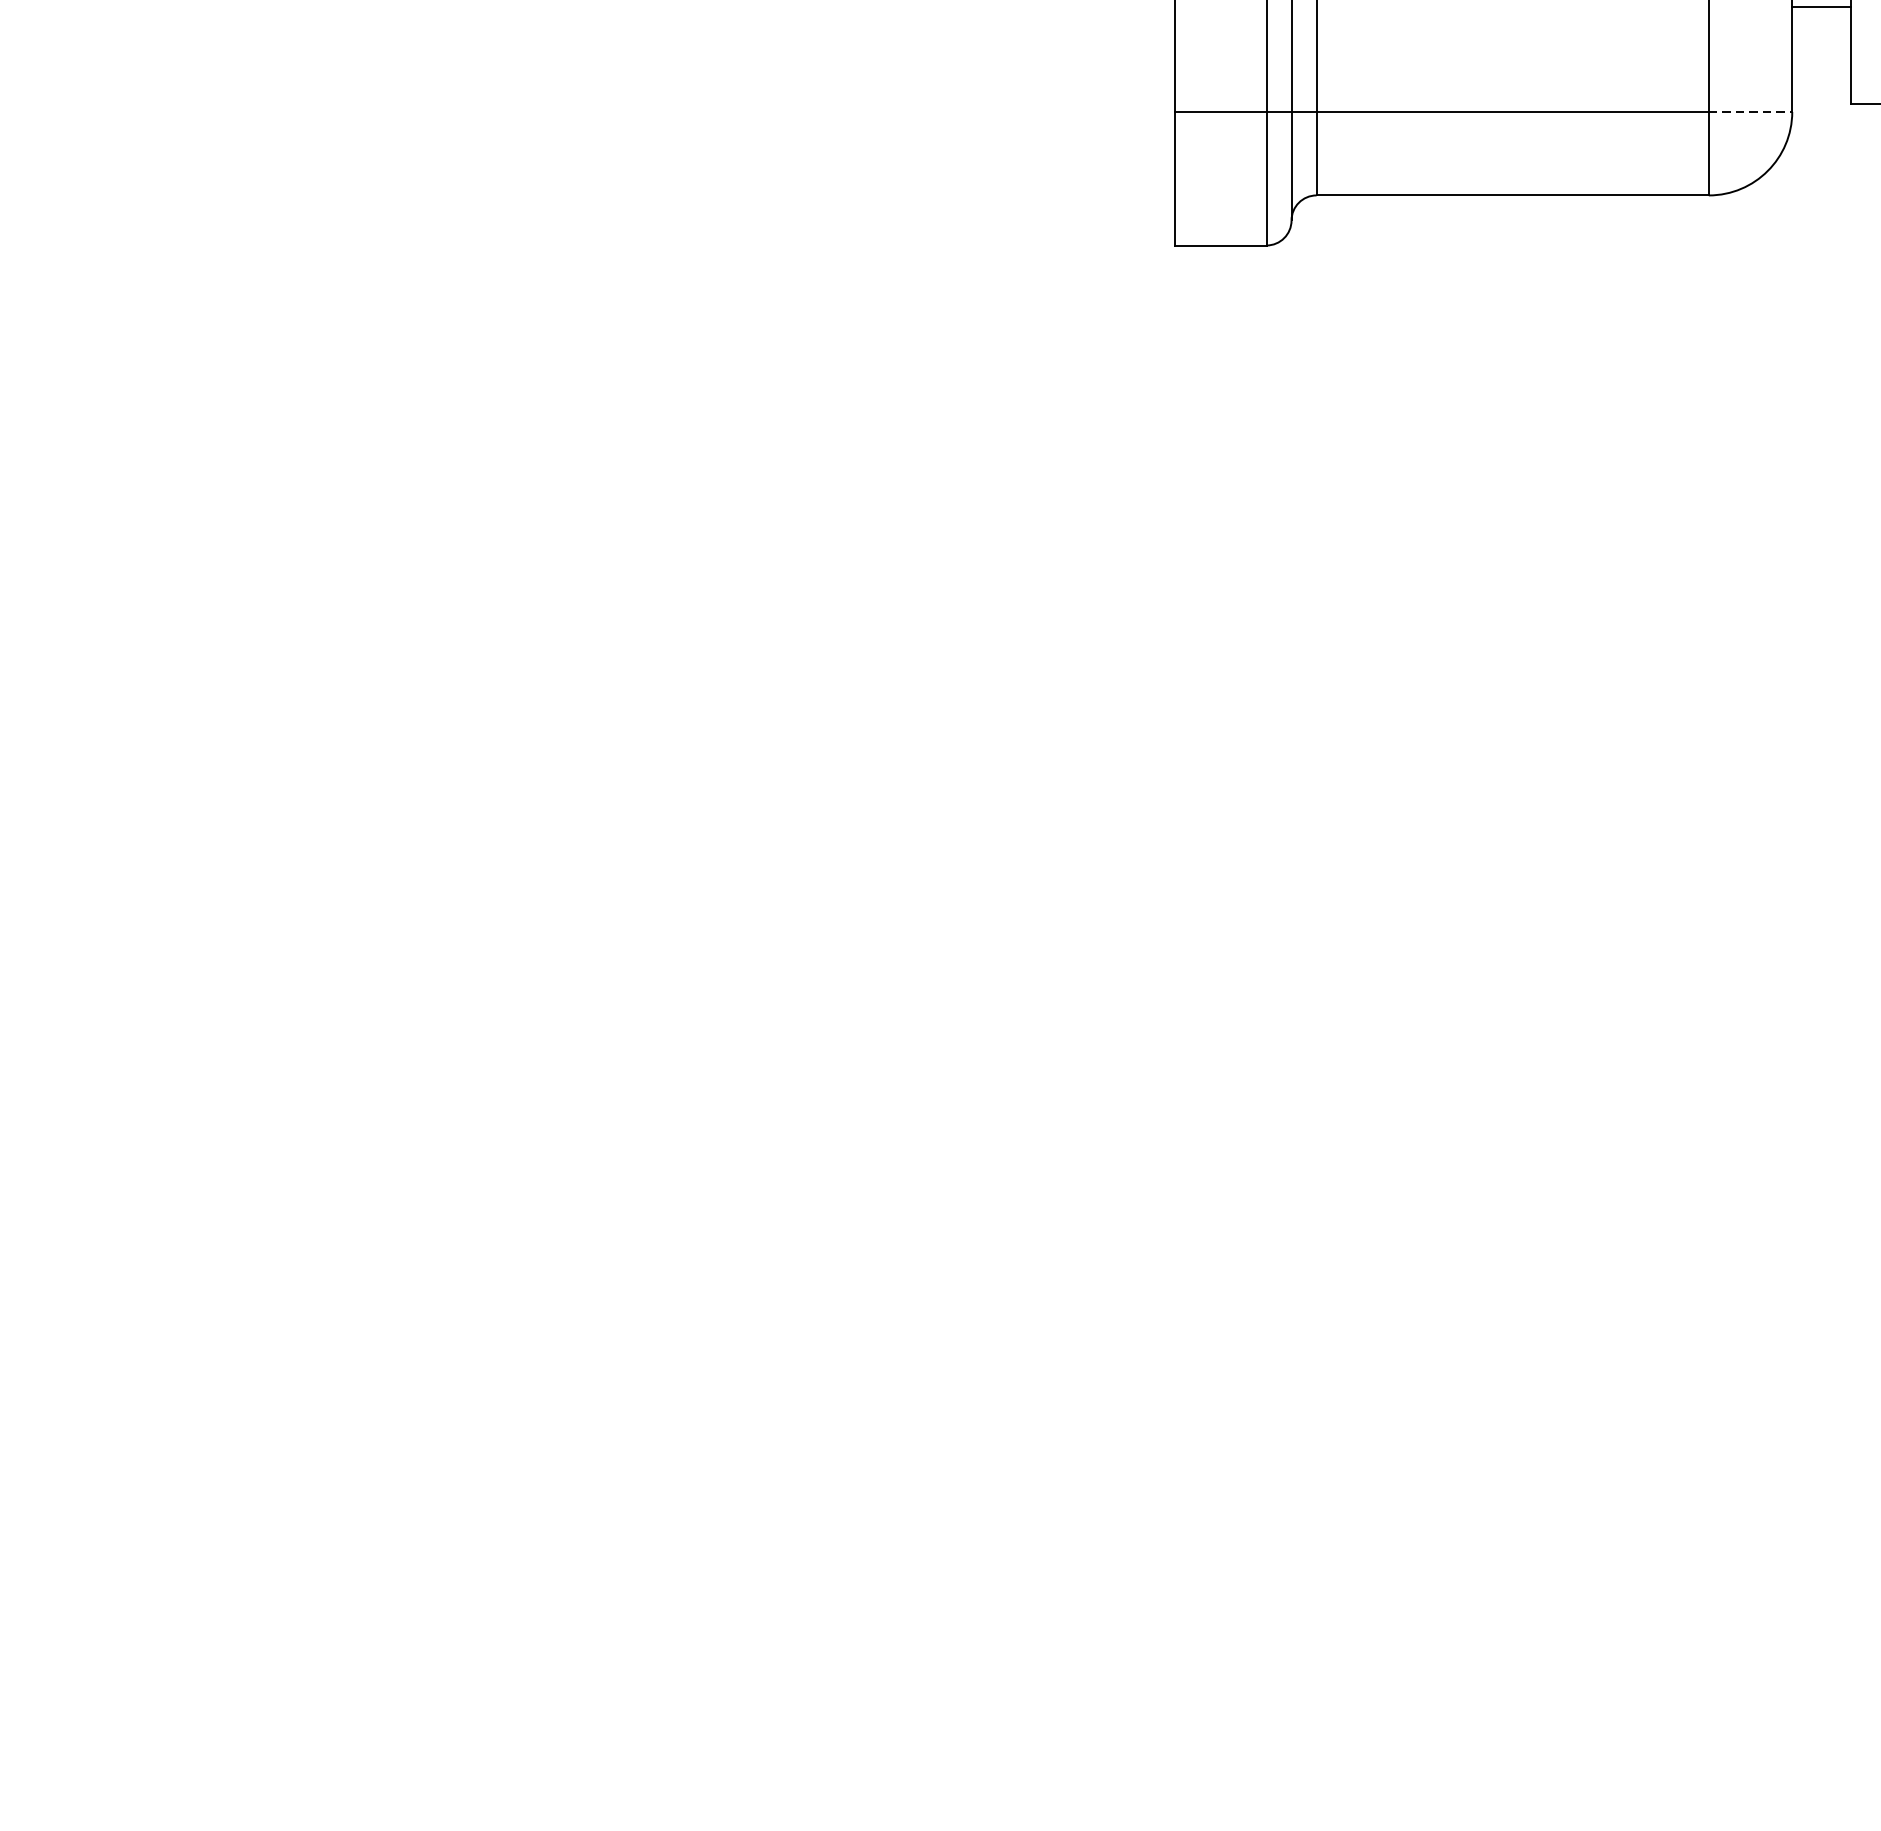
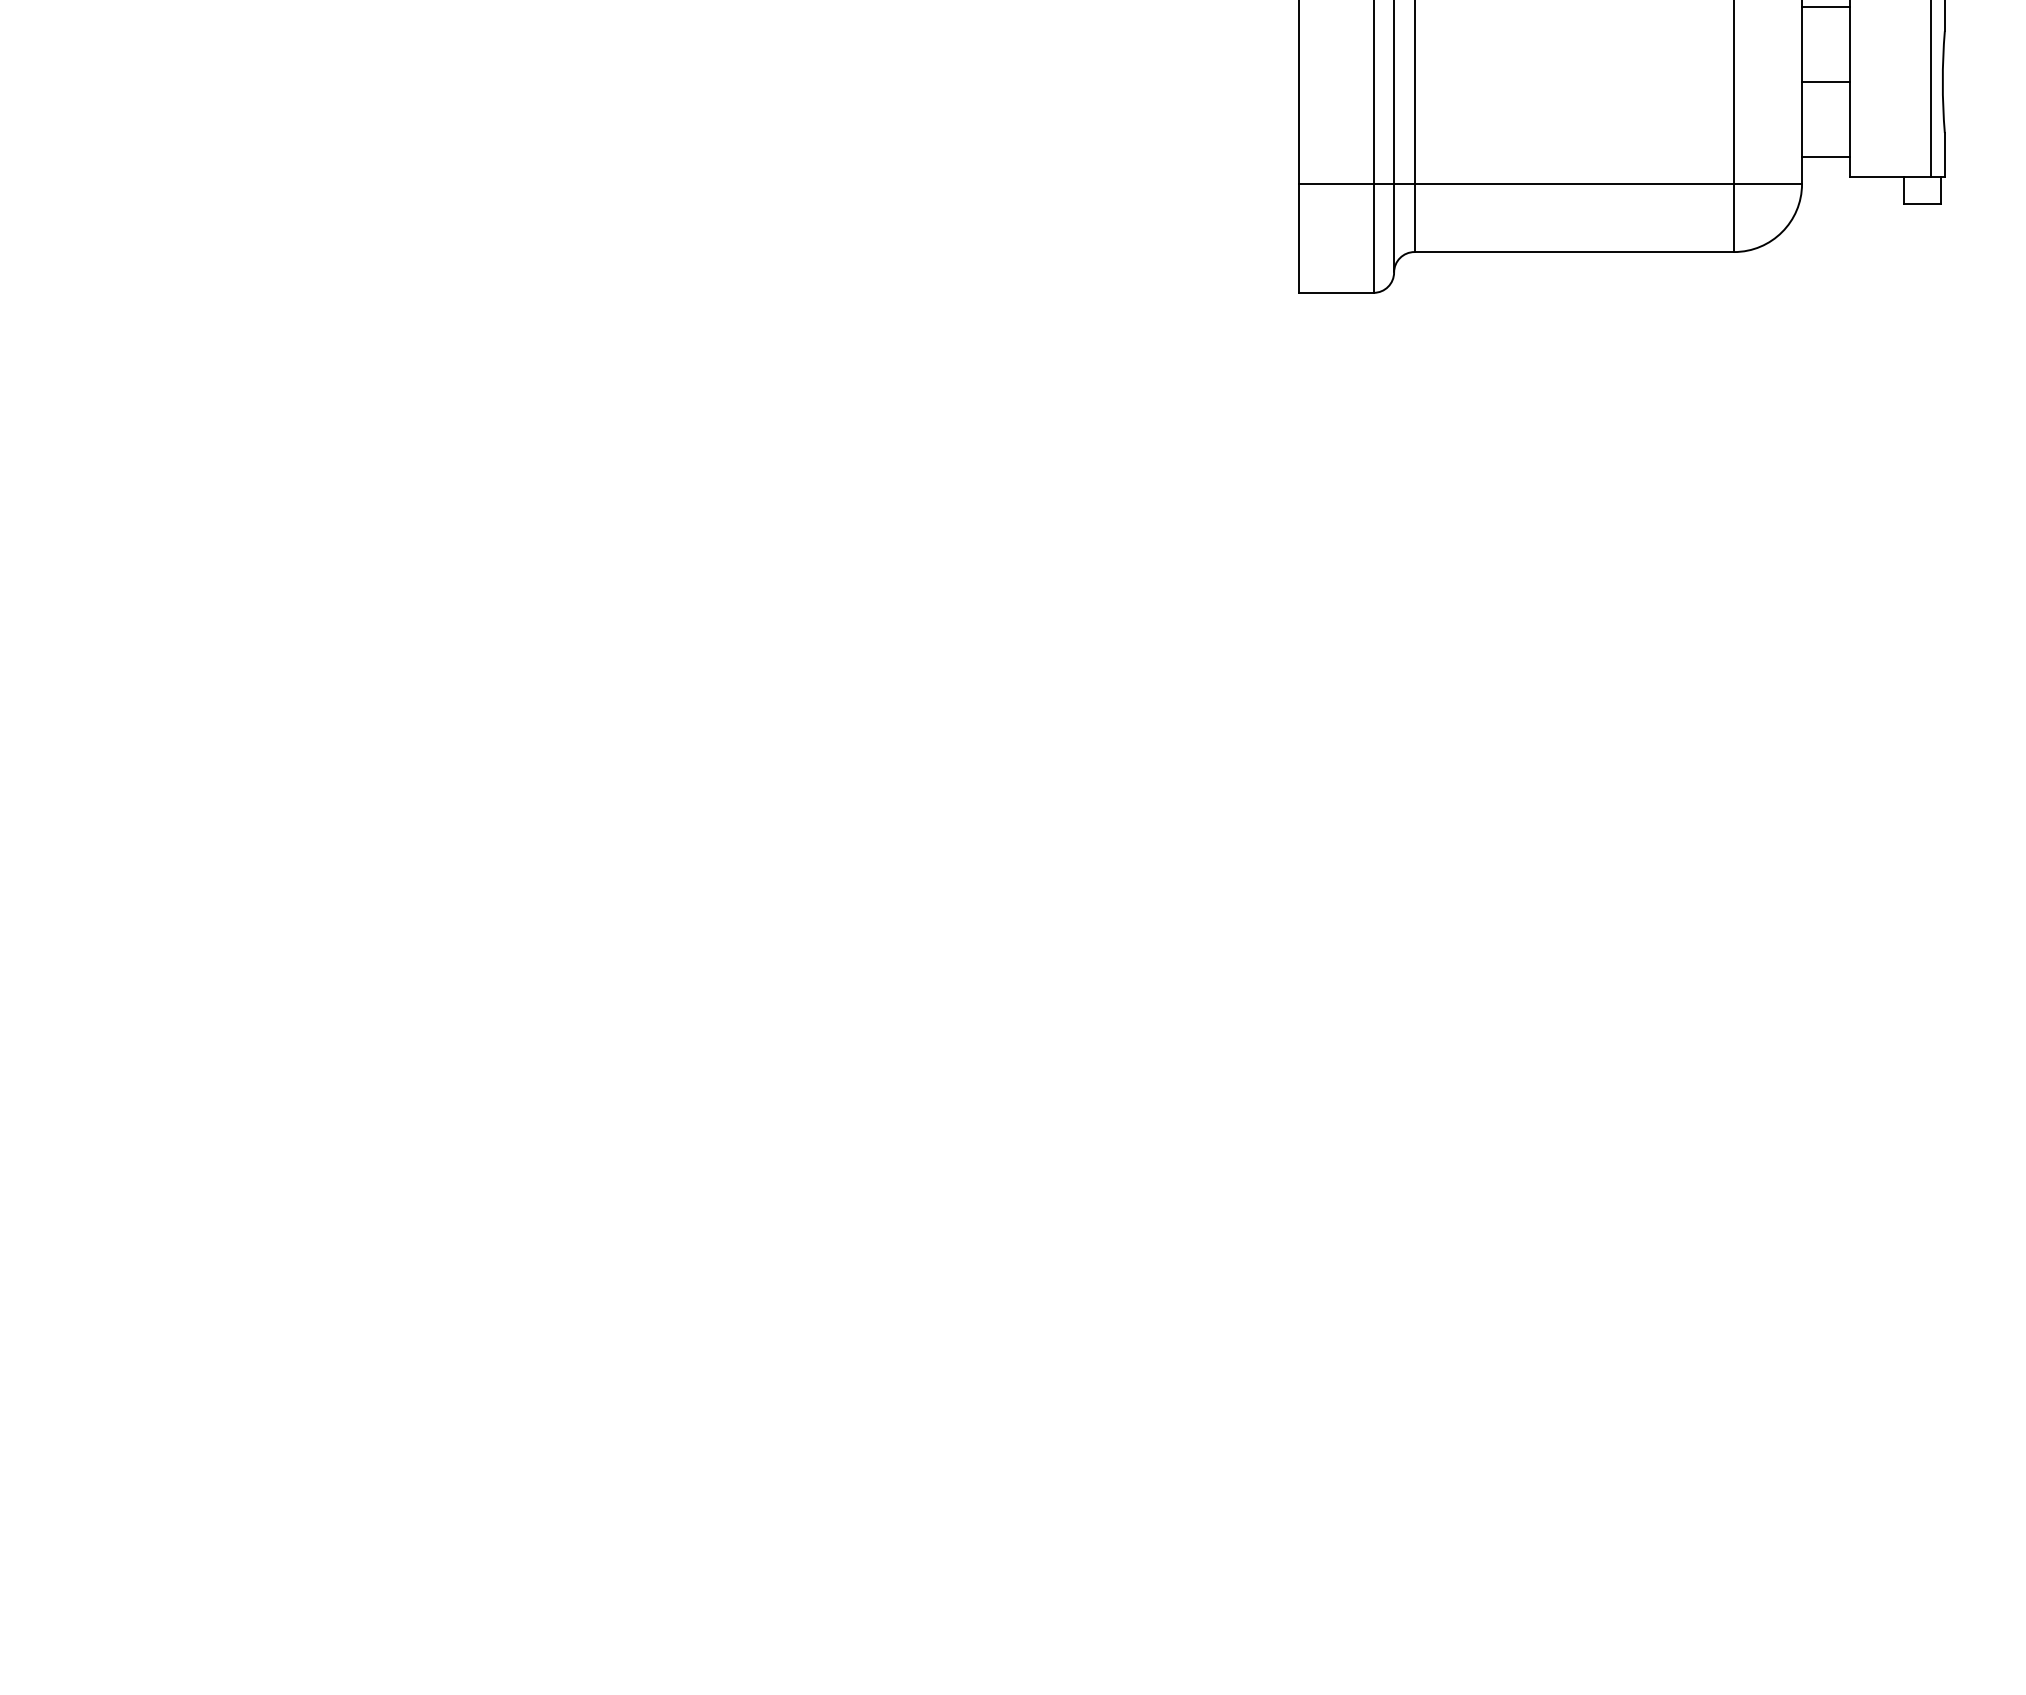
line: (1821, 6) -> (1825, 156), moved
line: (1751, 112) -> (1768, 184), dashed -> solid

